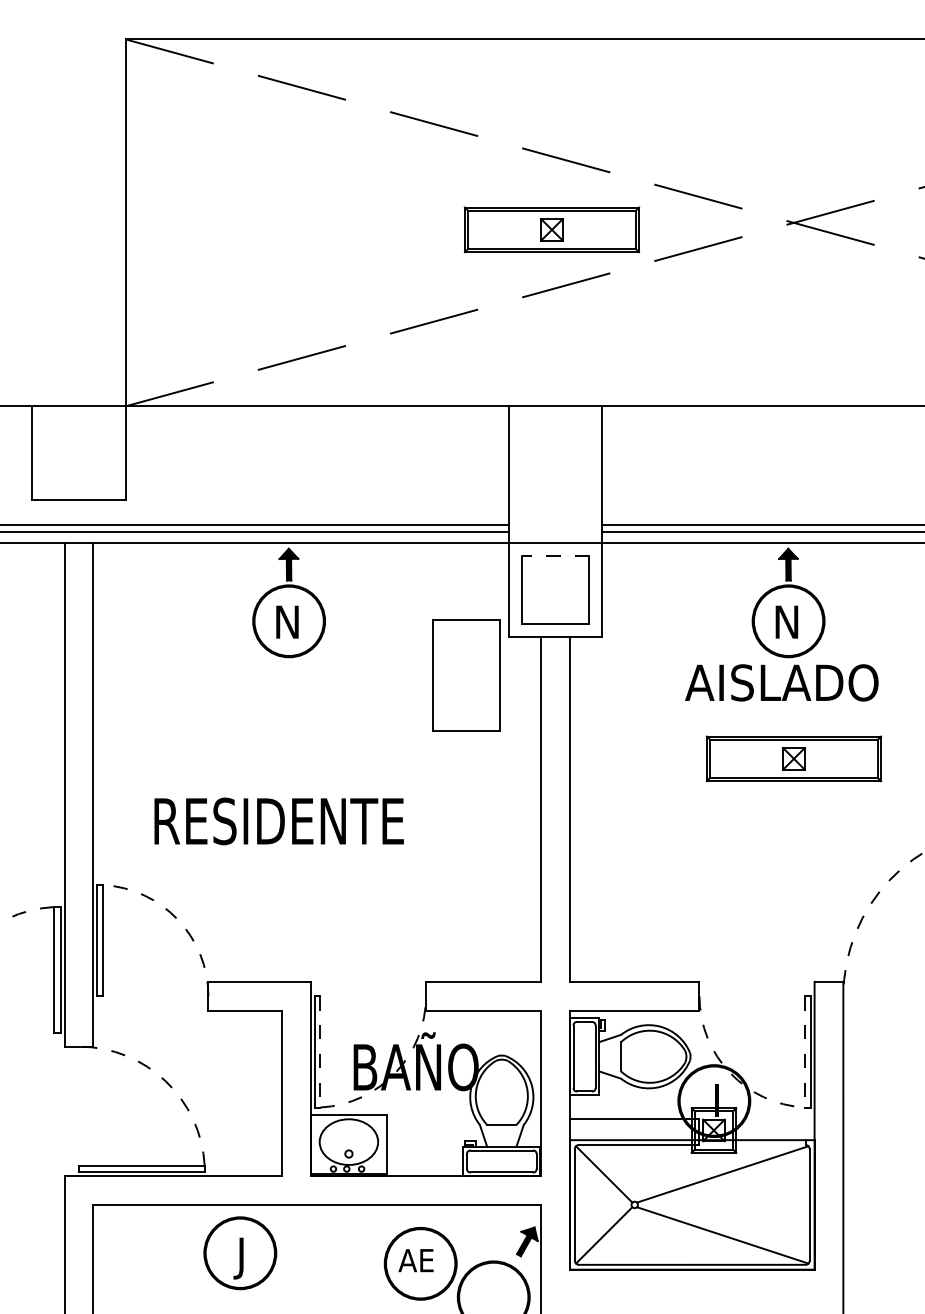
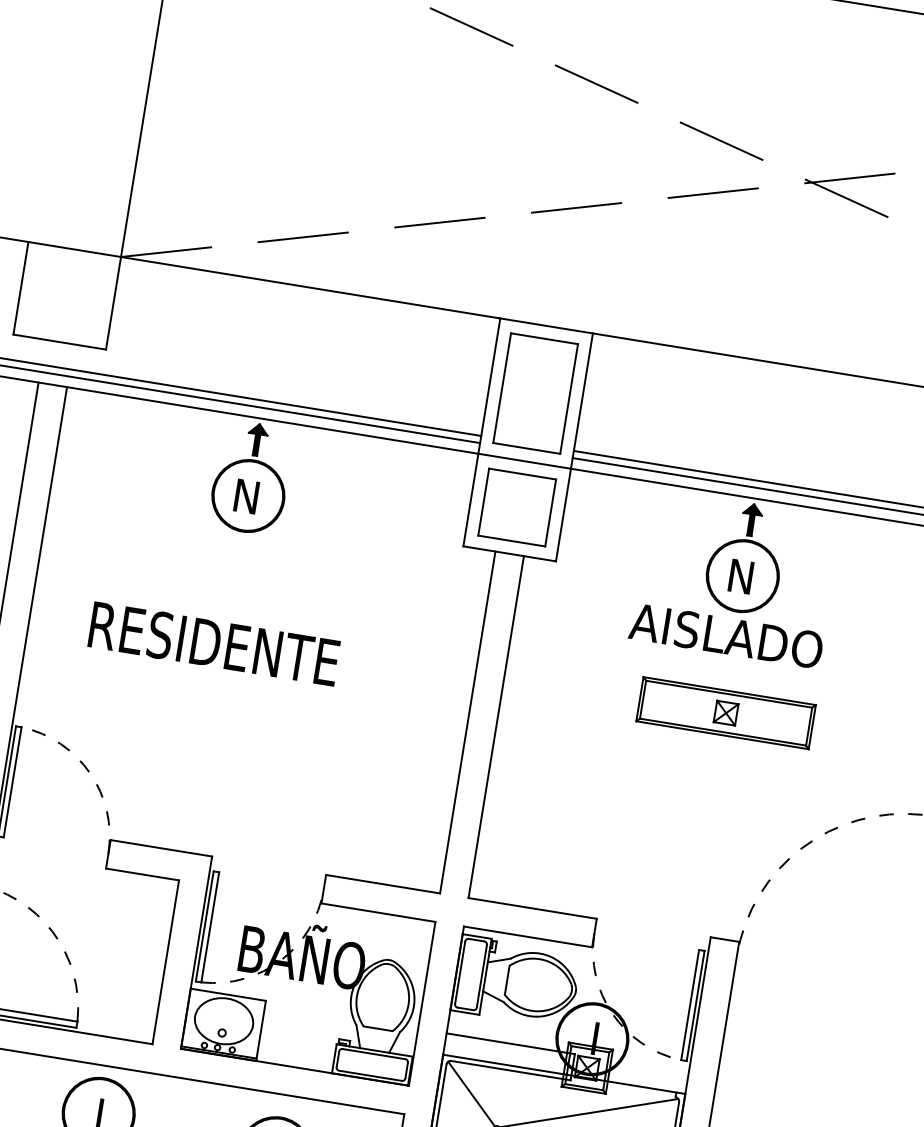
part: (551, 229) -> (570, 150), removed
line: (555, 555) -> (522, 473), dashed -> solid
part: (466, 675) -> (535, 393), moved
text: (278, 821) -> (213, 644), moved
line: (320, 1051) -> (210, 926), dashed -> solid
line: (805, 1051) -> (690, 1004), dashed -> solid

